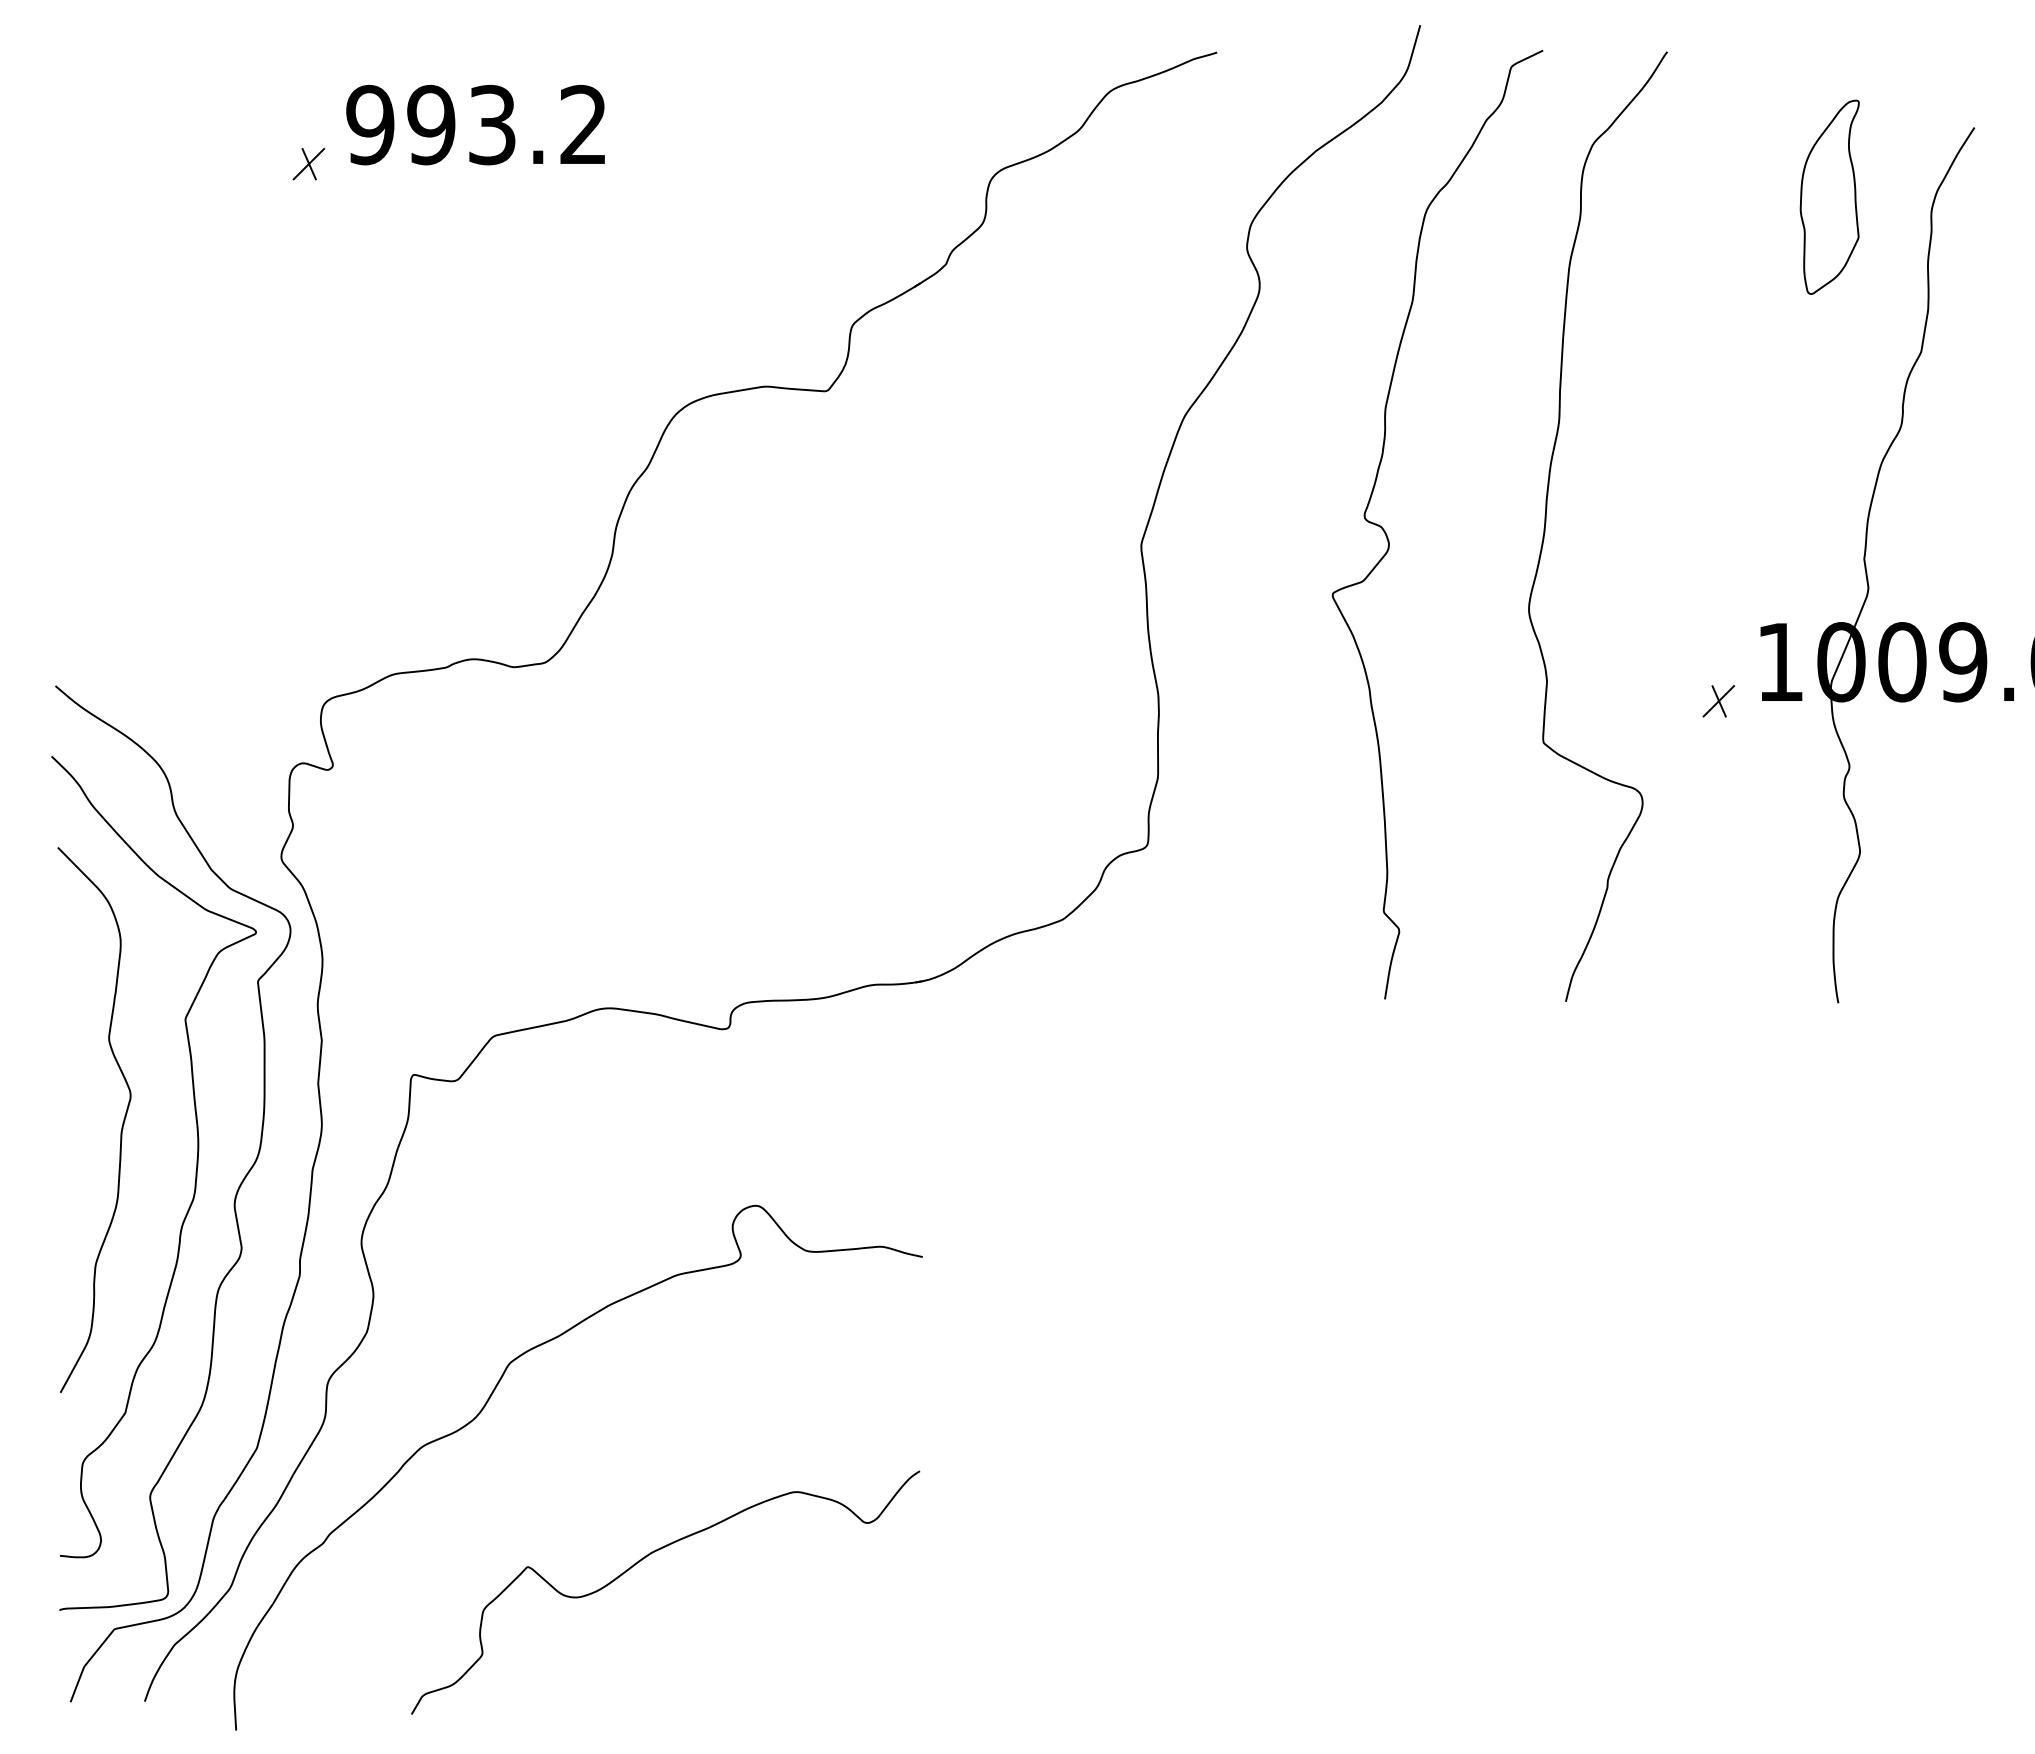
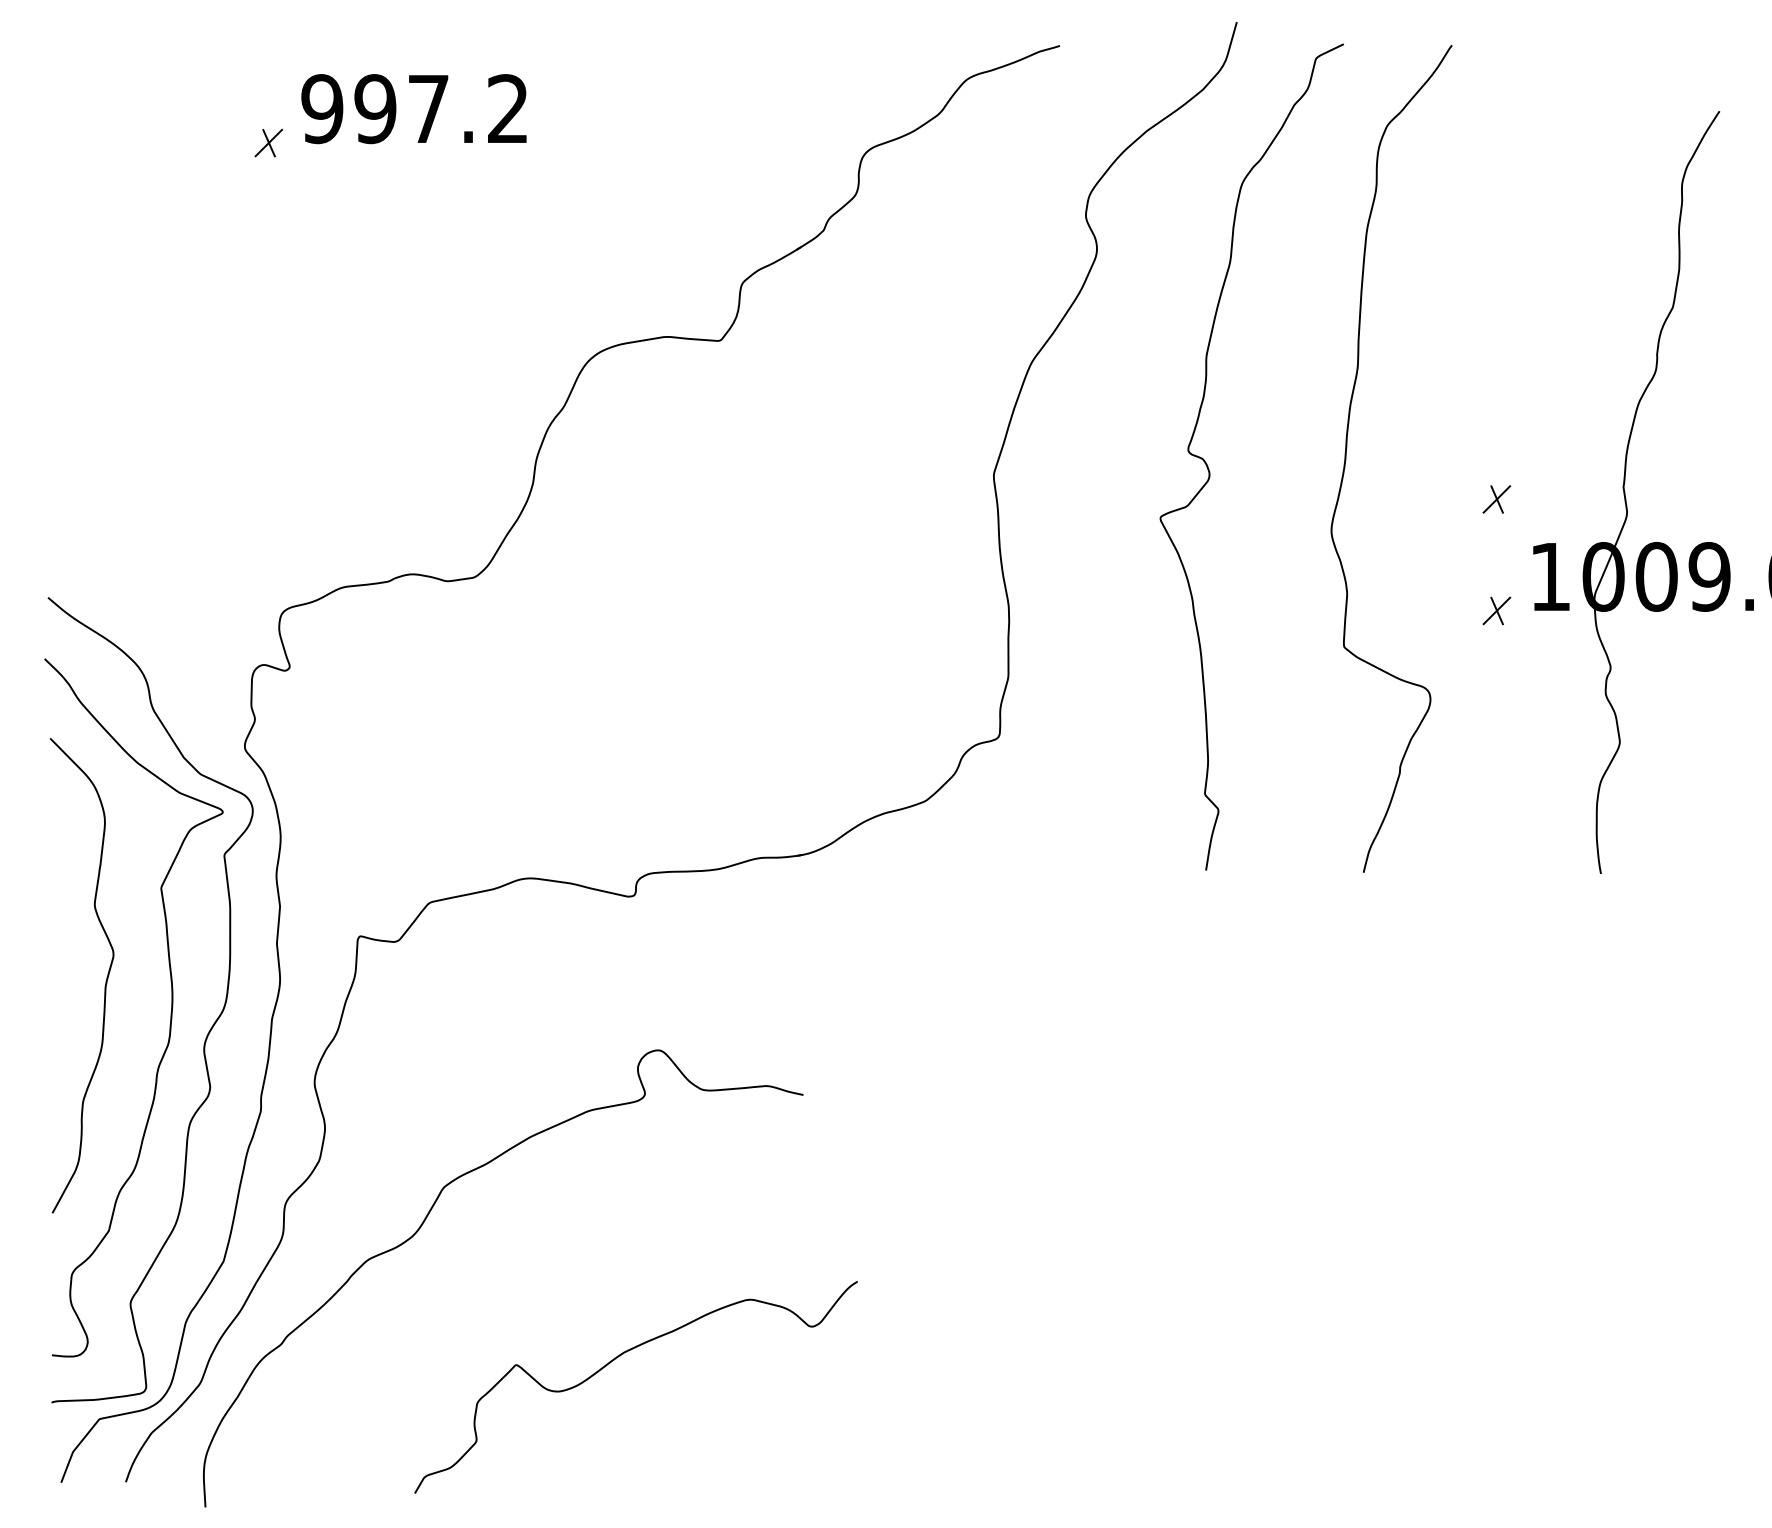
text: (492, 124) -> (428, 108), 993.2 -> 997.2
part: (1829, 196) -> (1593, 171), removed
part: (1718, 573) -> (1496, 499), added
curve: (642, 1560) -> (615, 1359), moved

